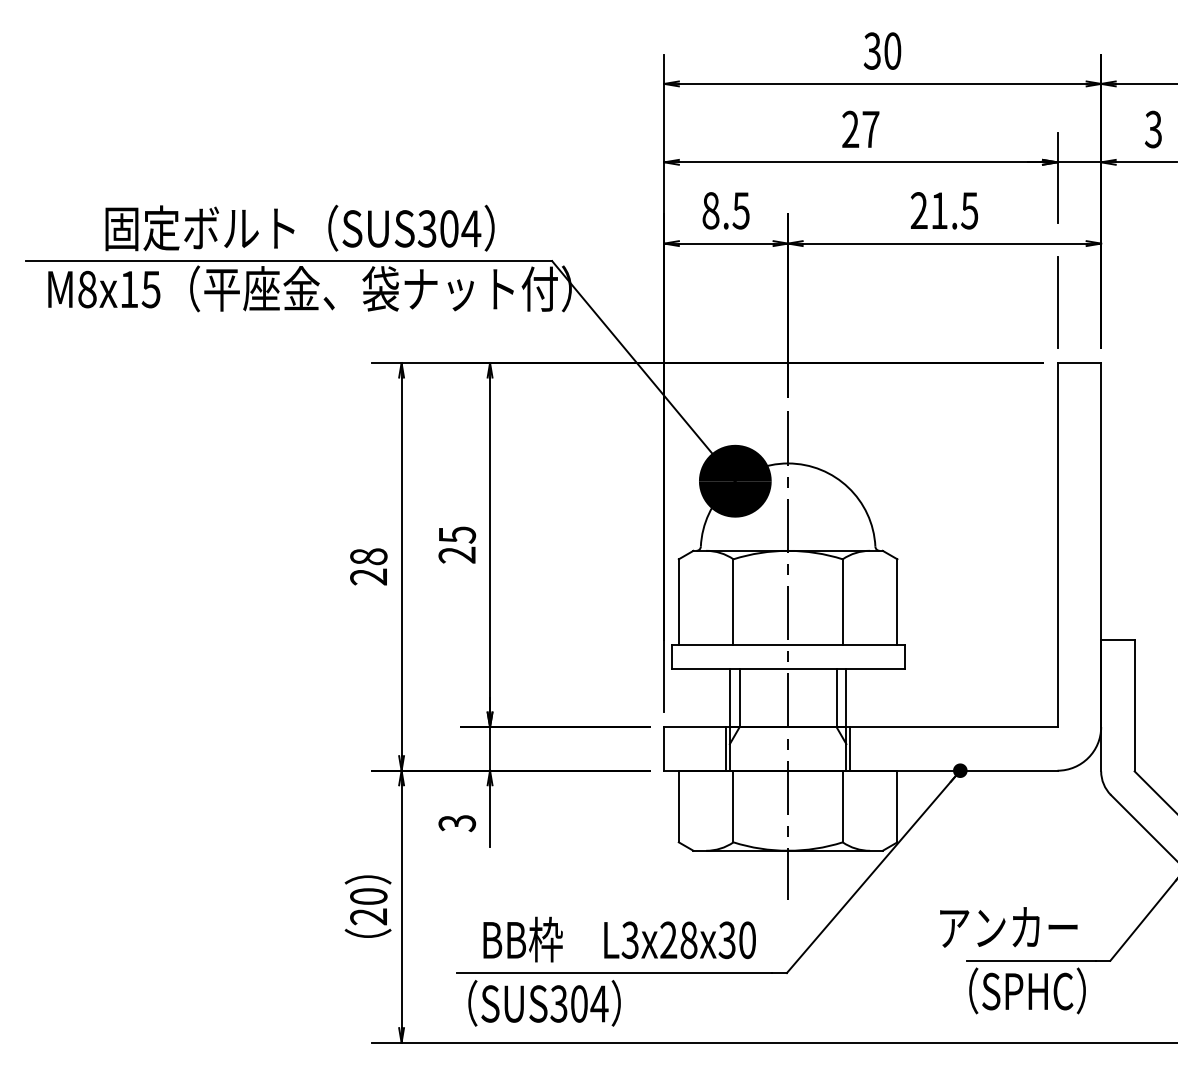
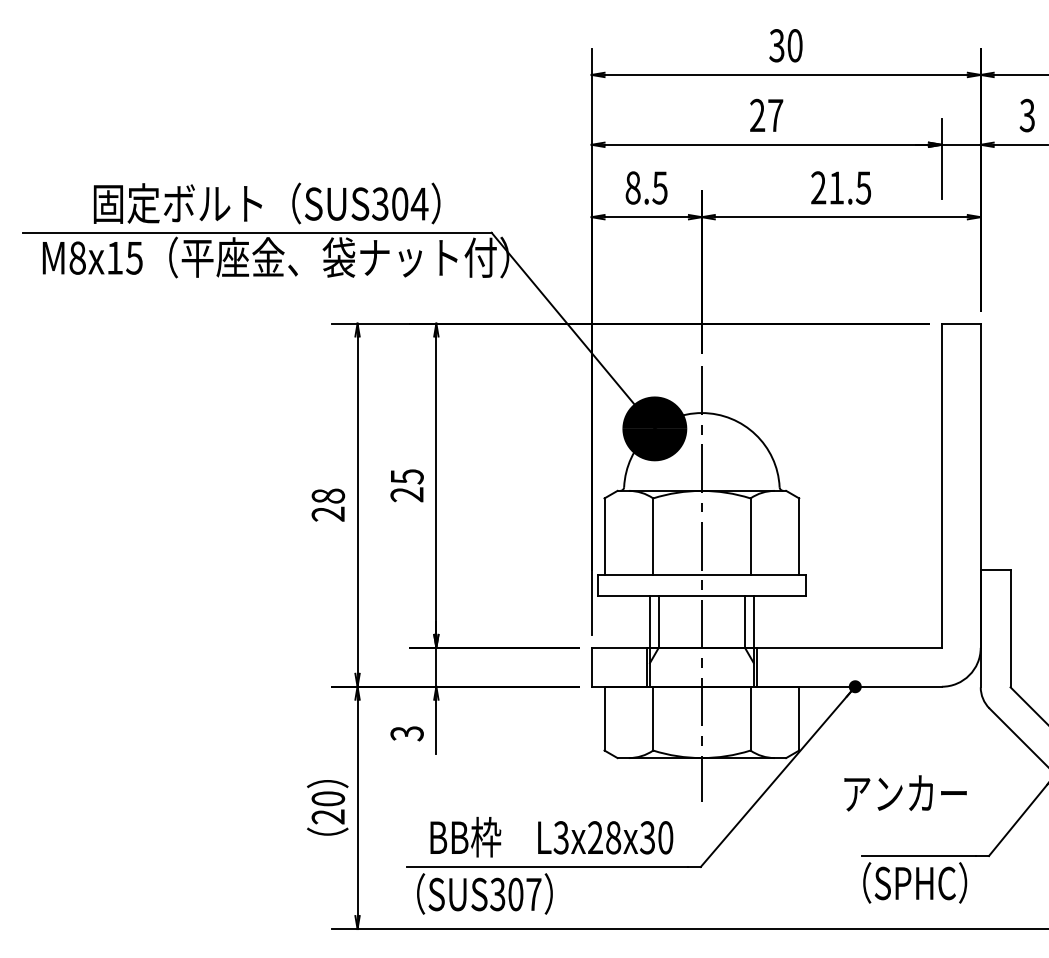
line: (1057, 302) -> (941, 269), removed
text: (1008, 927) -> (905, 793), moved
text: (599, 1003) -> (533, 894), SUS304 -> SUS307

